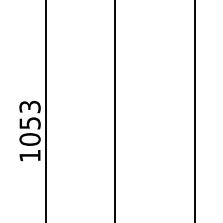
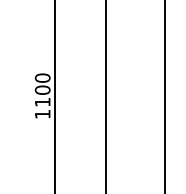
text: (29, 122) -> (42, 89), 1053 -> 1100

